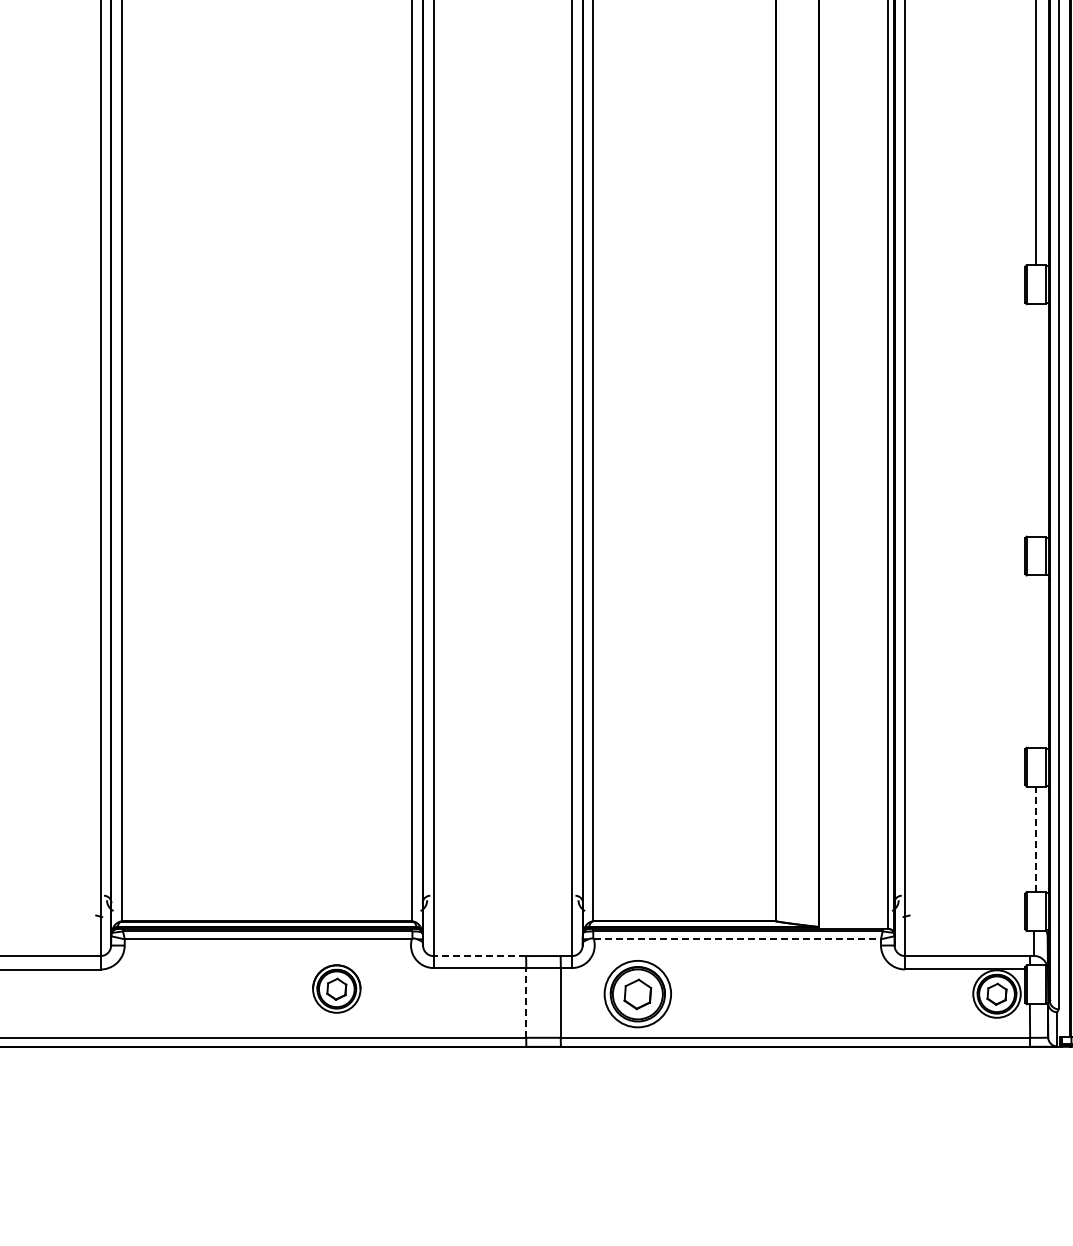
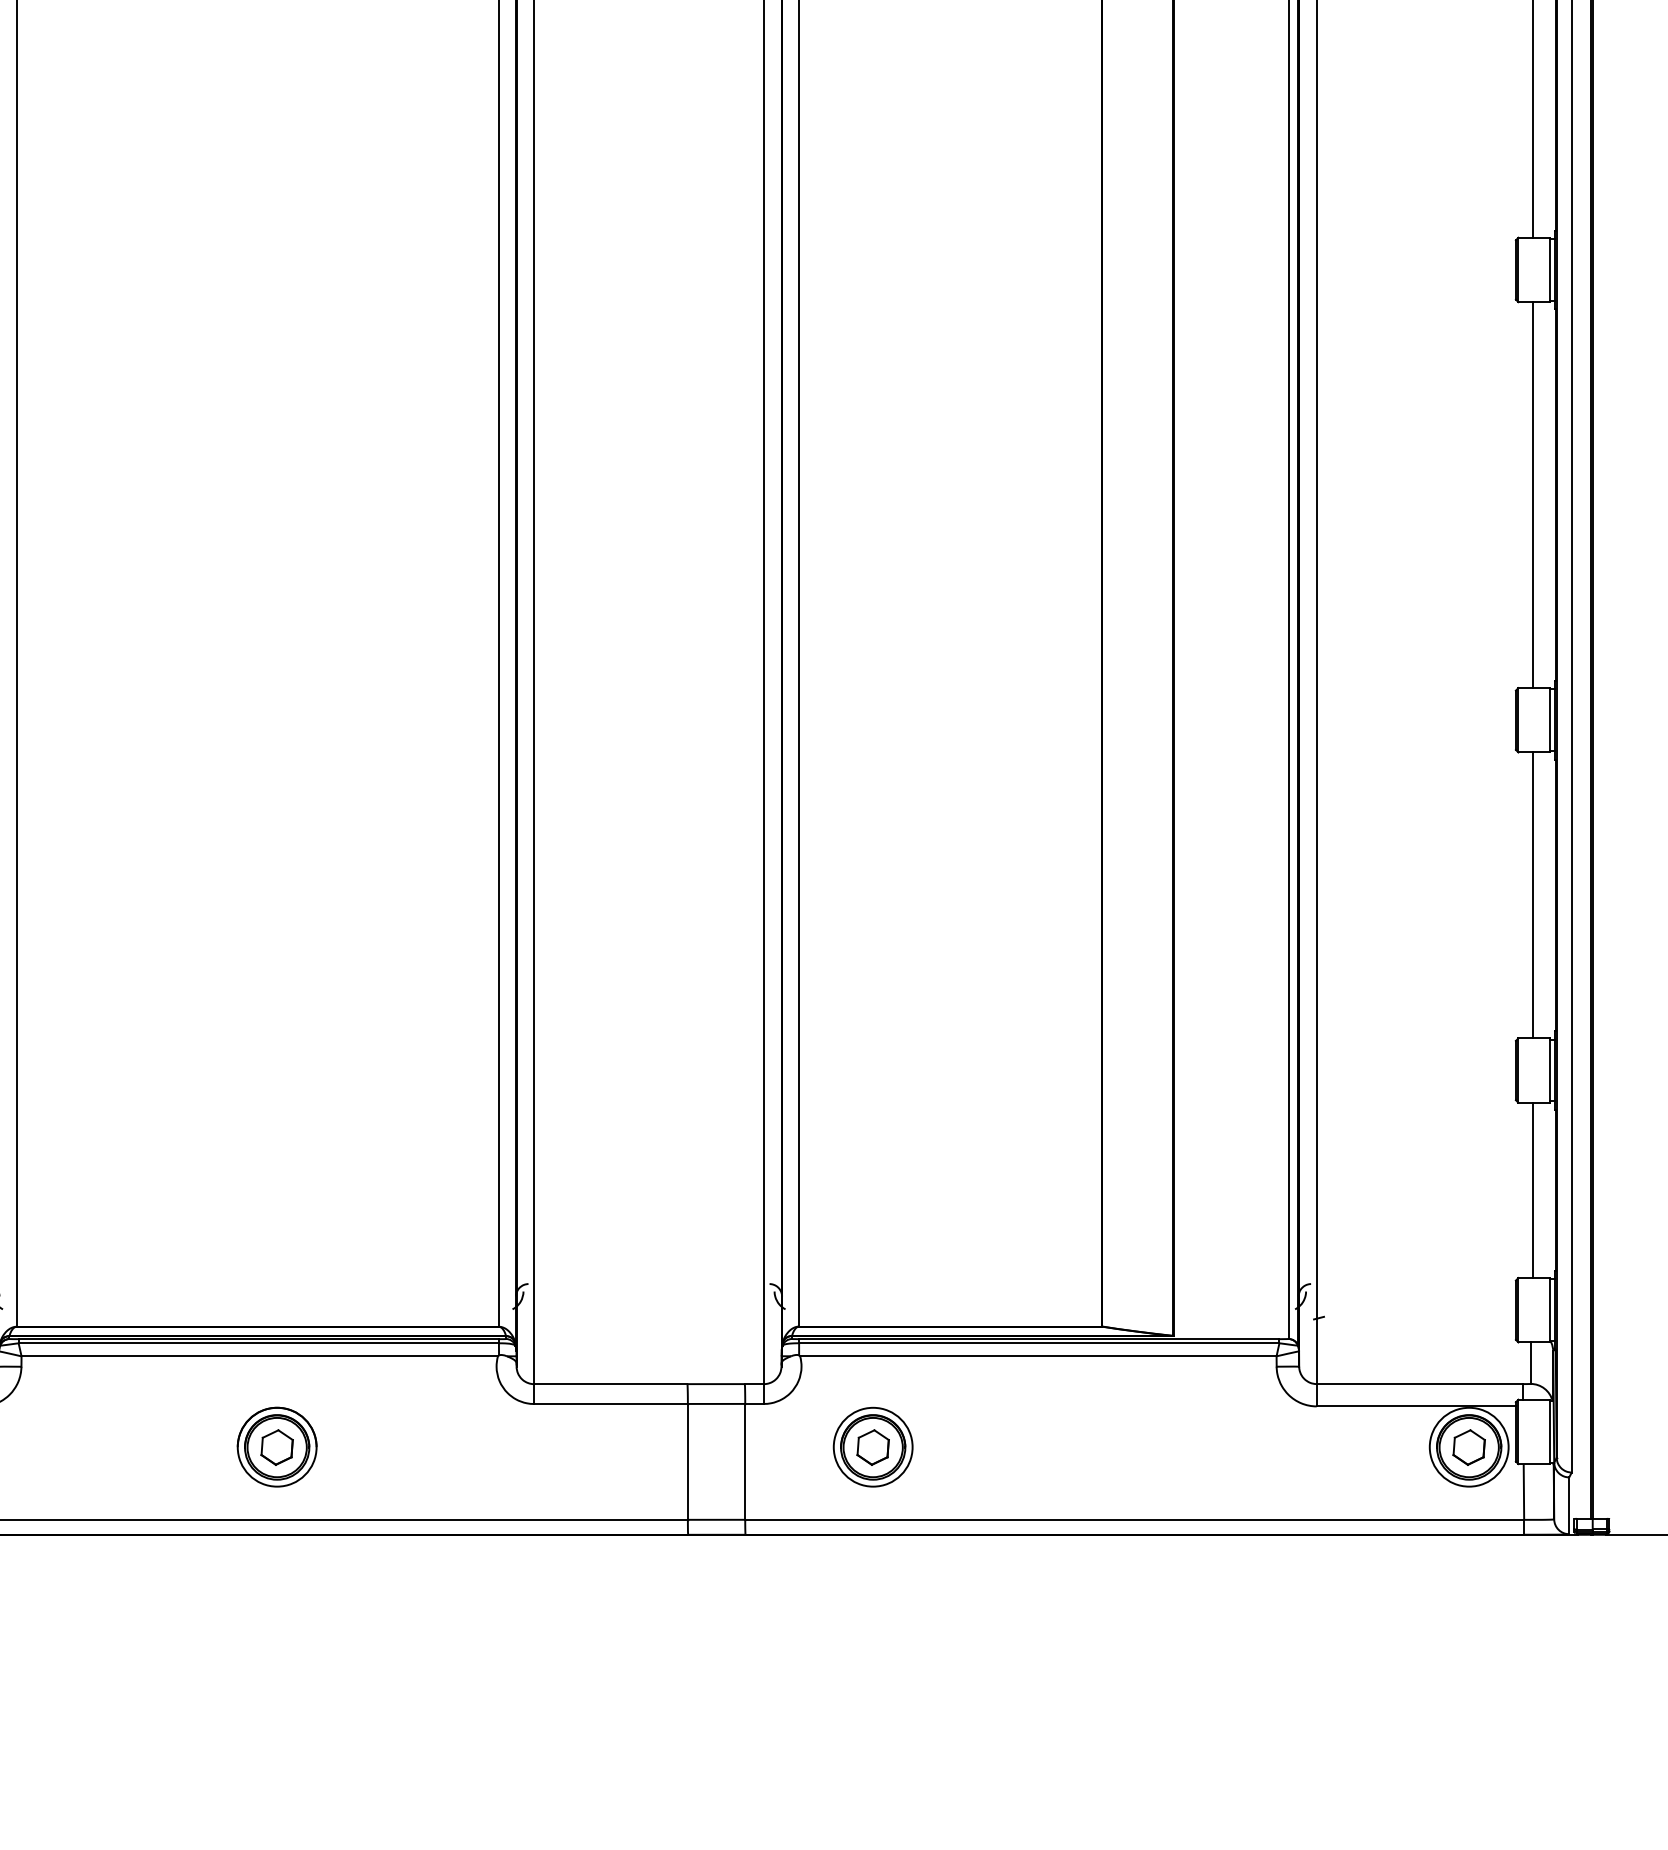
line: (1035, 420) -> (1533, 495), added
line: (1035, 661) -> (1533, 895), added
line: (1035, 839) -> (1533, 1190), dashed -> solid
line: (737, 939) -> (1038, 1356), dashed -> solid
line: (479, 956) -> (610, 1384), dashed -> solid
part: (336, 988) -> (276, 1446), moved
part: (637, 993) -> (872, 1446), size x0.71
line: (526, 1002) -> (688, 1461), dashed -> solid

